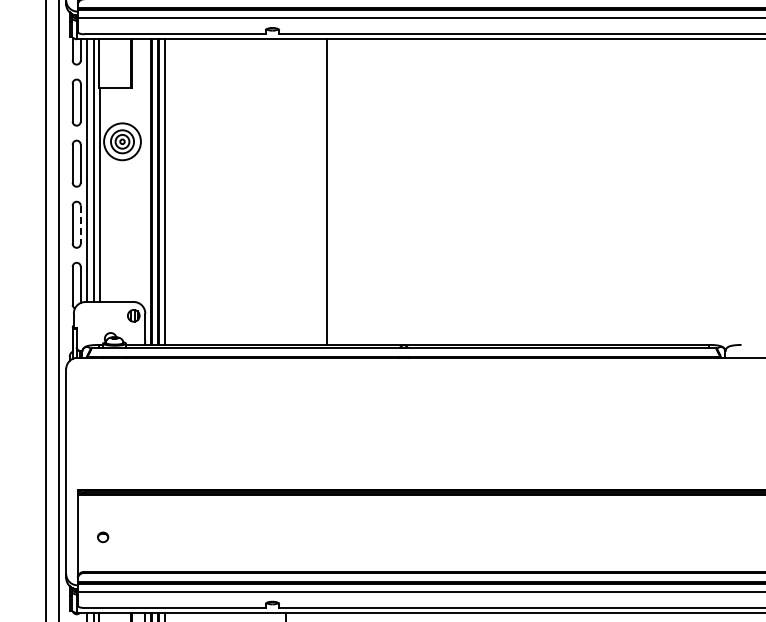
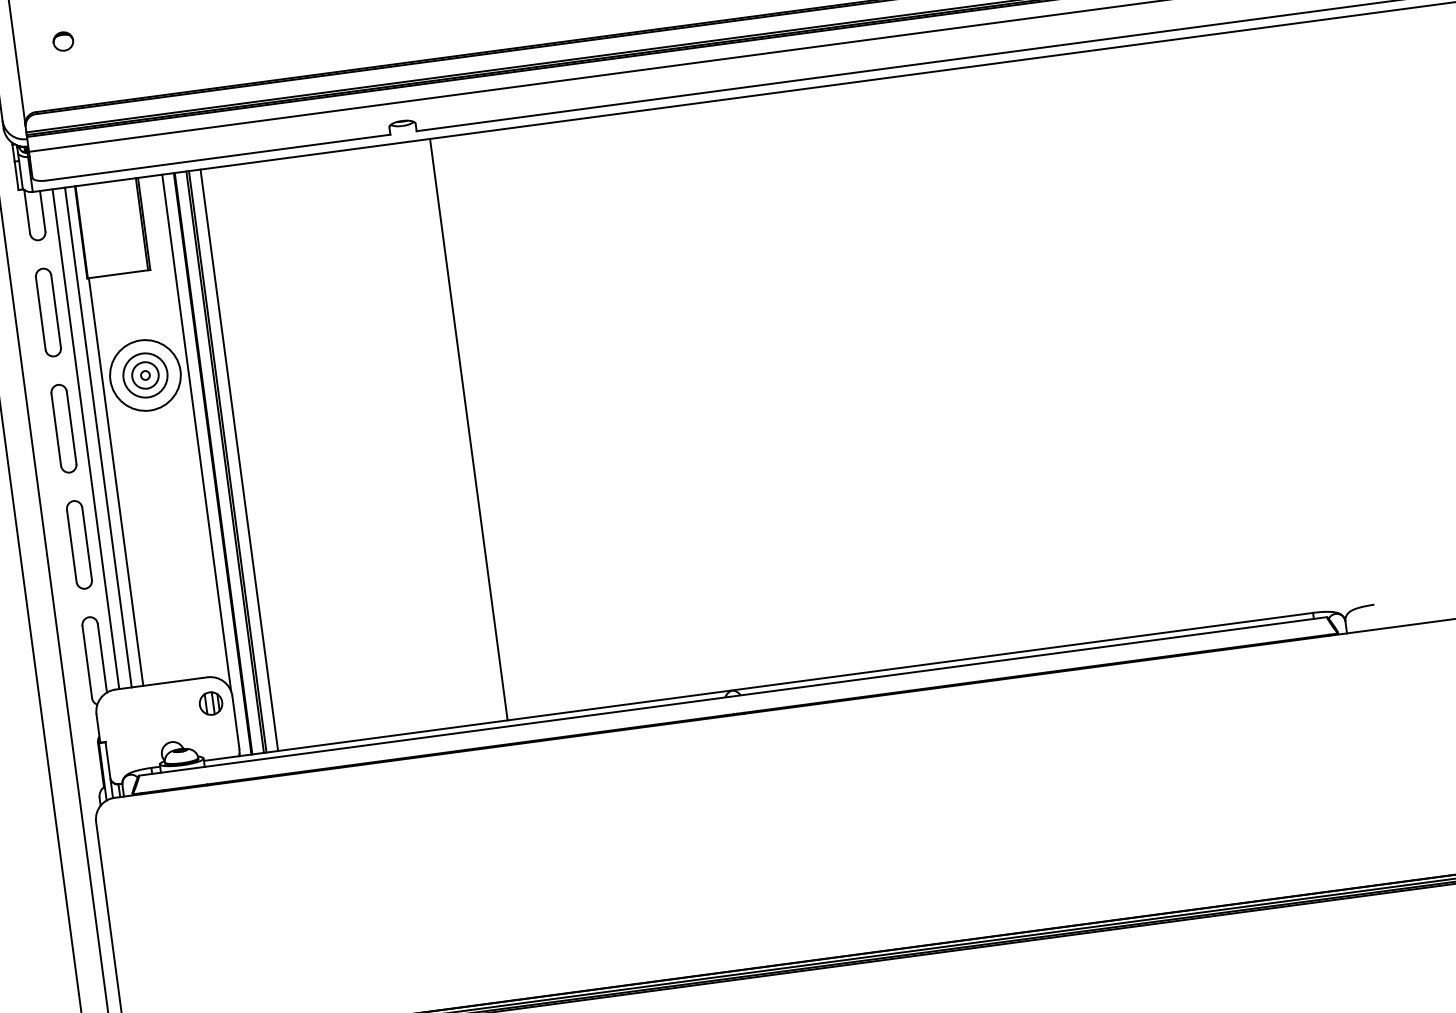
line: (145, 174) -> (197, 431), added
line: (326, 191) -> (468, 428), moved
line: (80, 225) -> (86, 545), dashed -> solid

